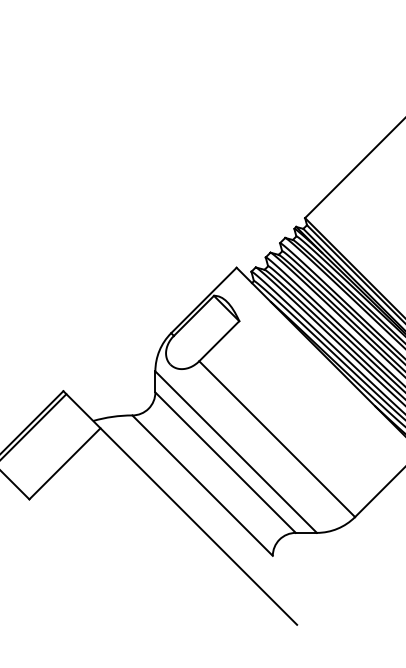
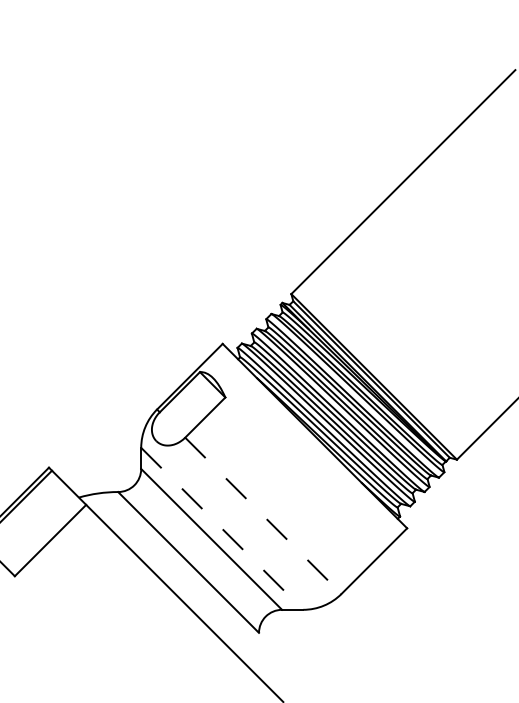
line: (277, 438) -> (263, 515), solid -> dashed
line: (236, 451) -> (222, 528), solid -> dashed

